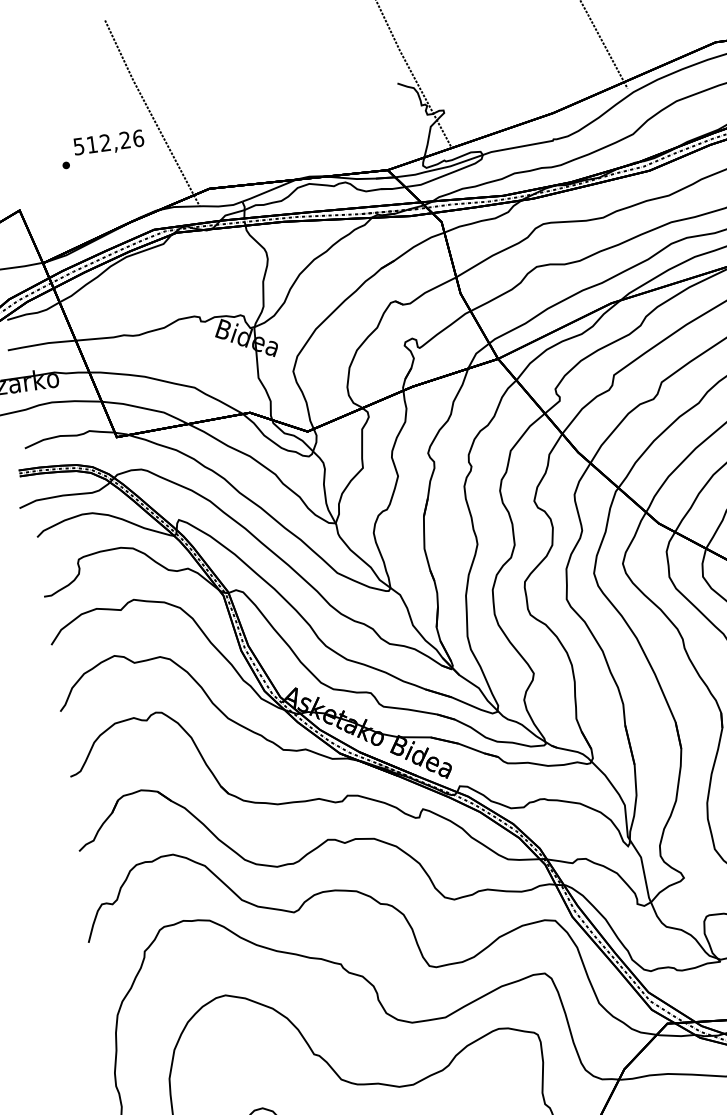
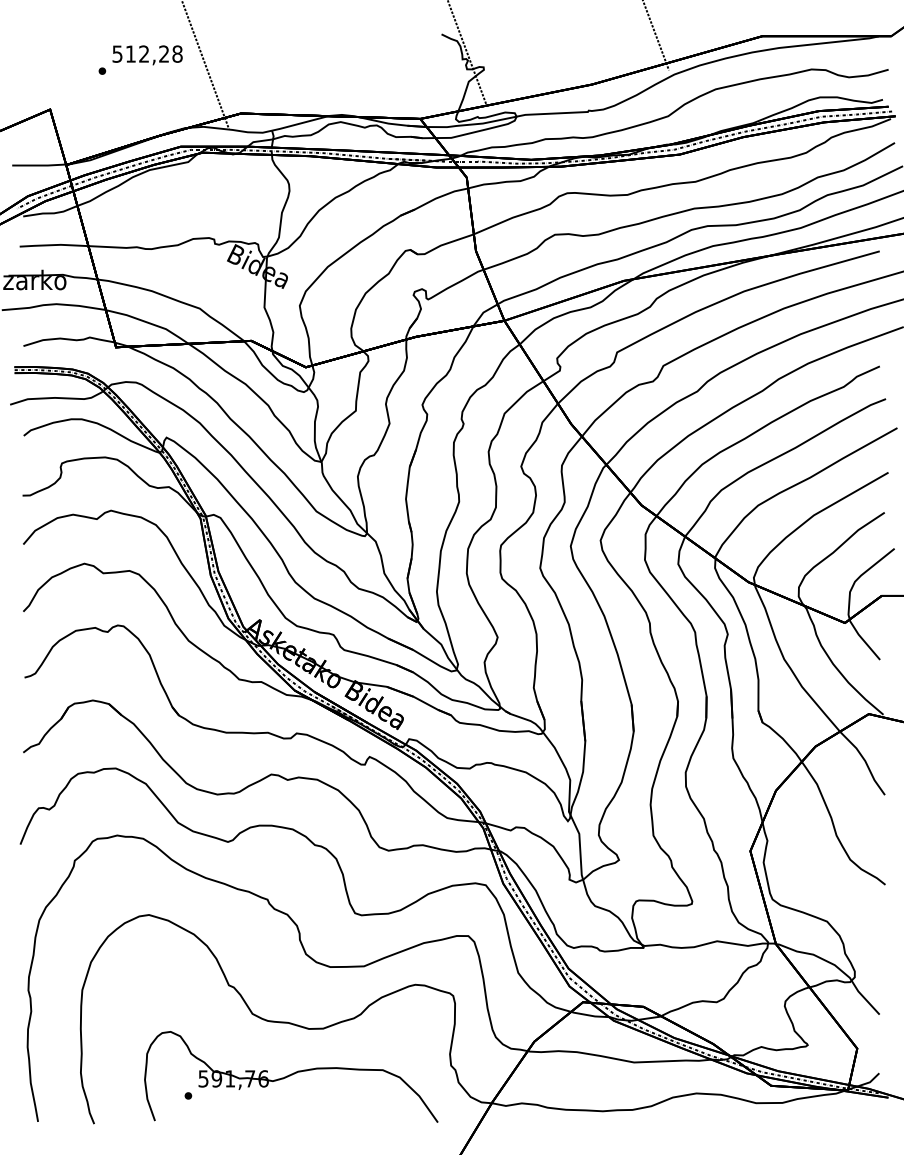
text: (138, 137) -> (177, 53), 512,26 -> 512,28

